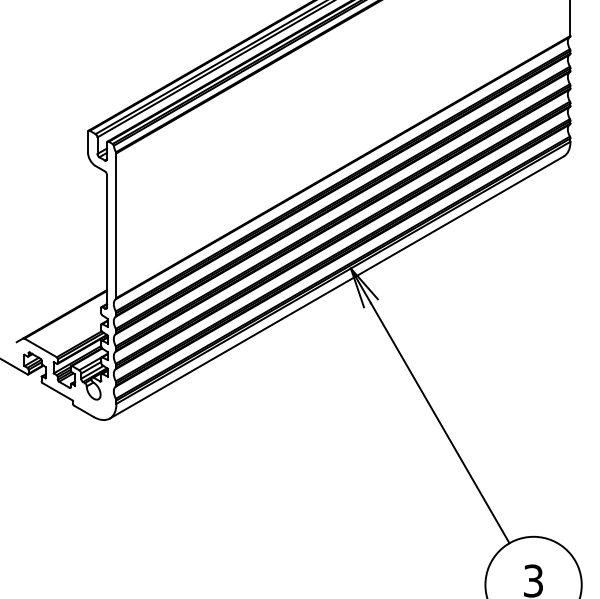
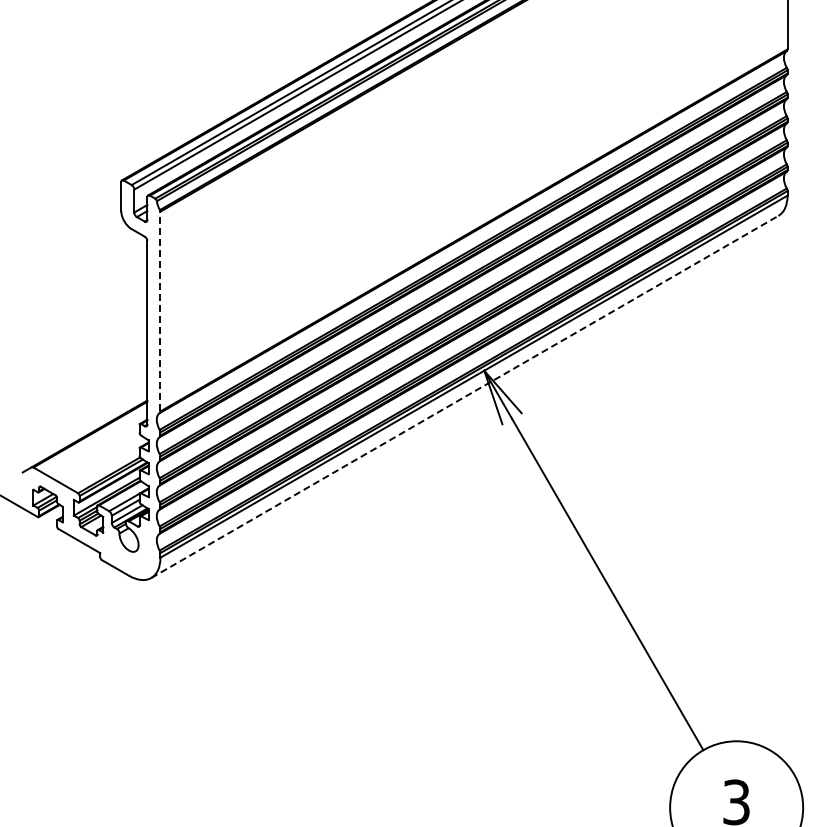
line: (116, 225) -> (160, 311), solid -> dashed
line: (337, 287) -> (465, 396), solid -> dashed

